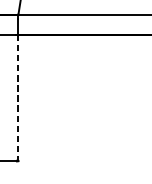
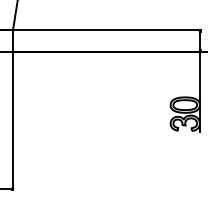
line: (18, 98) -> (13, 121), dashed -> solid

